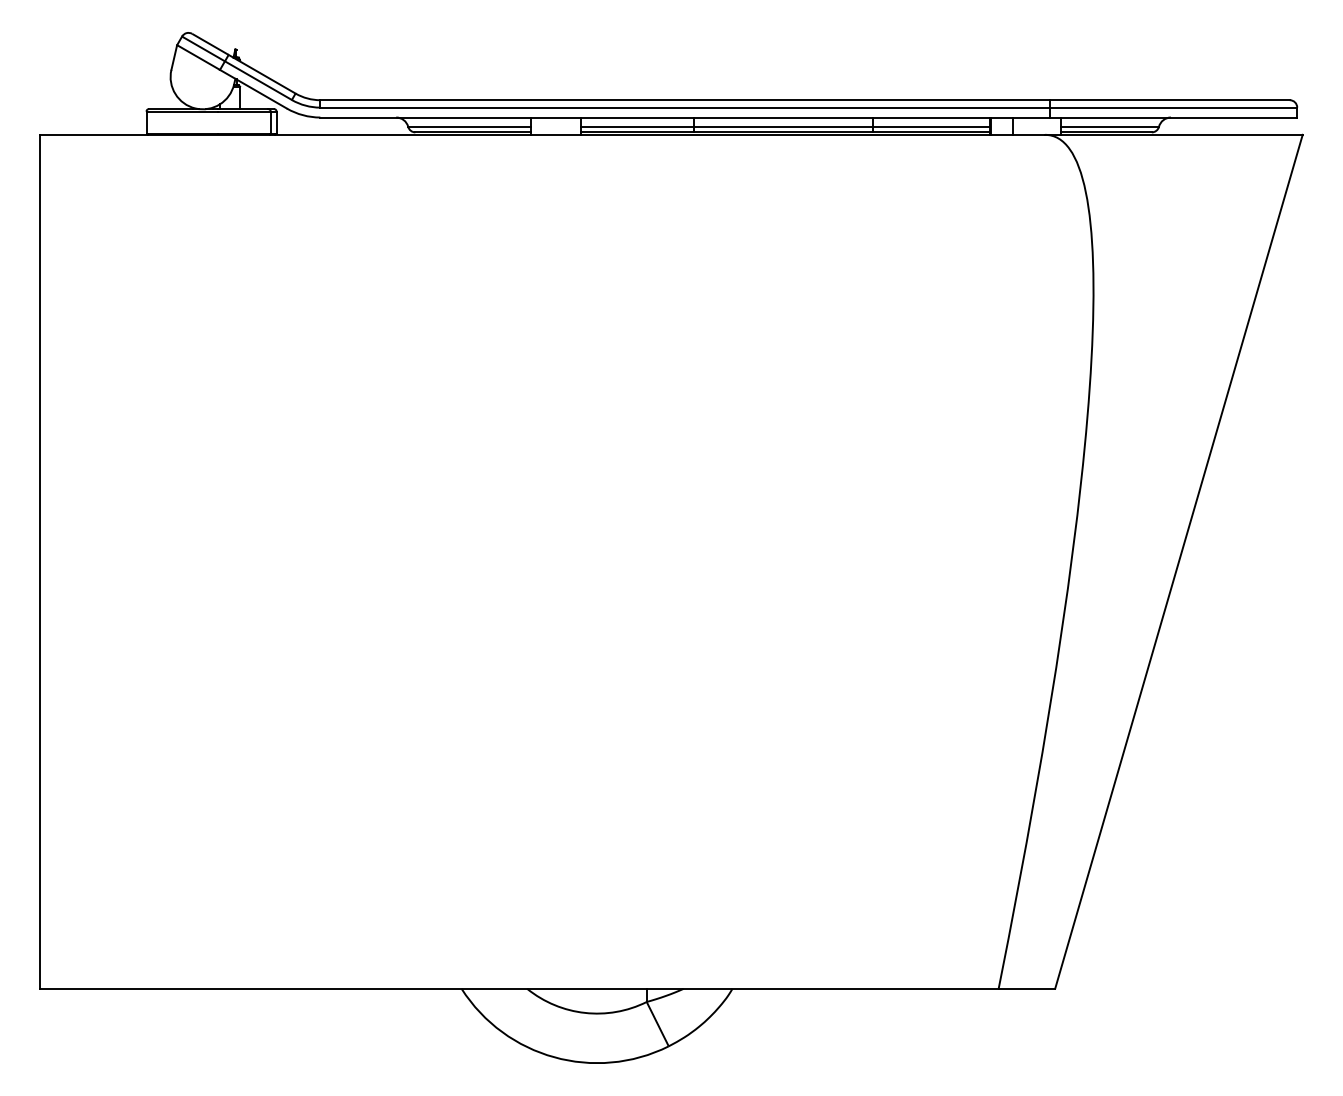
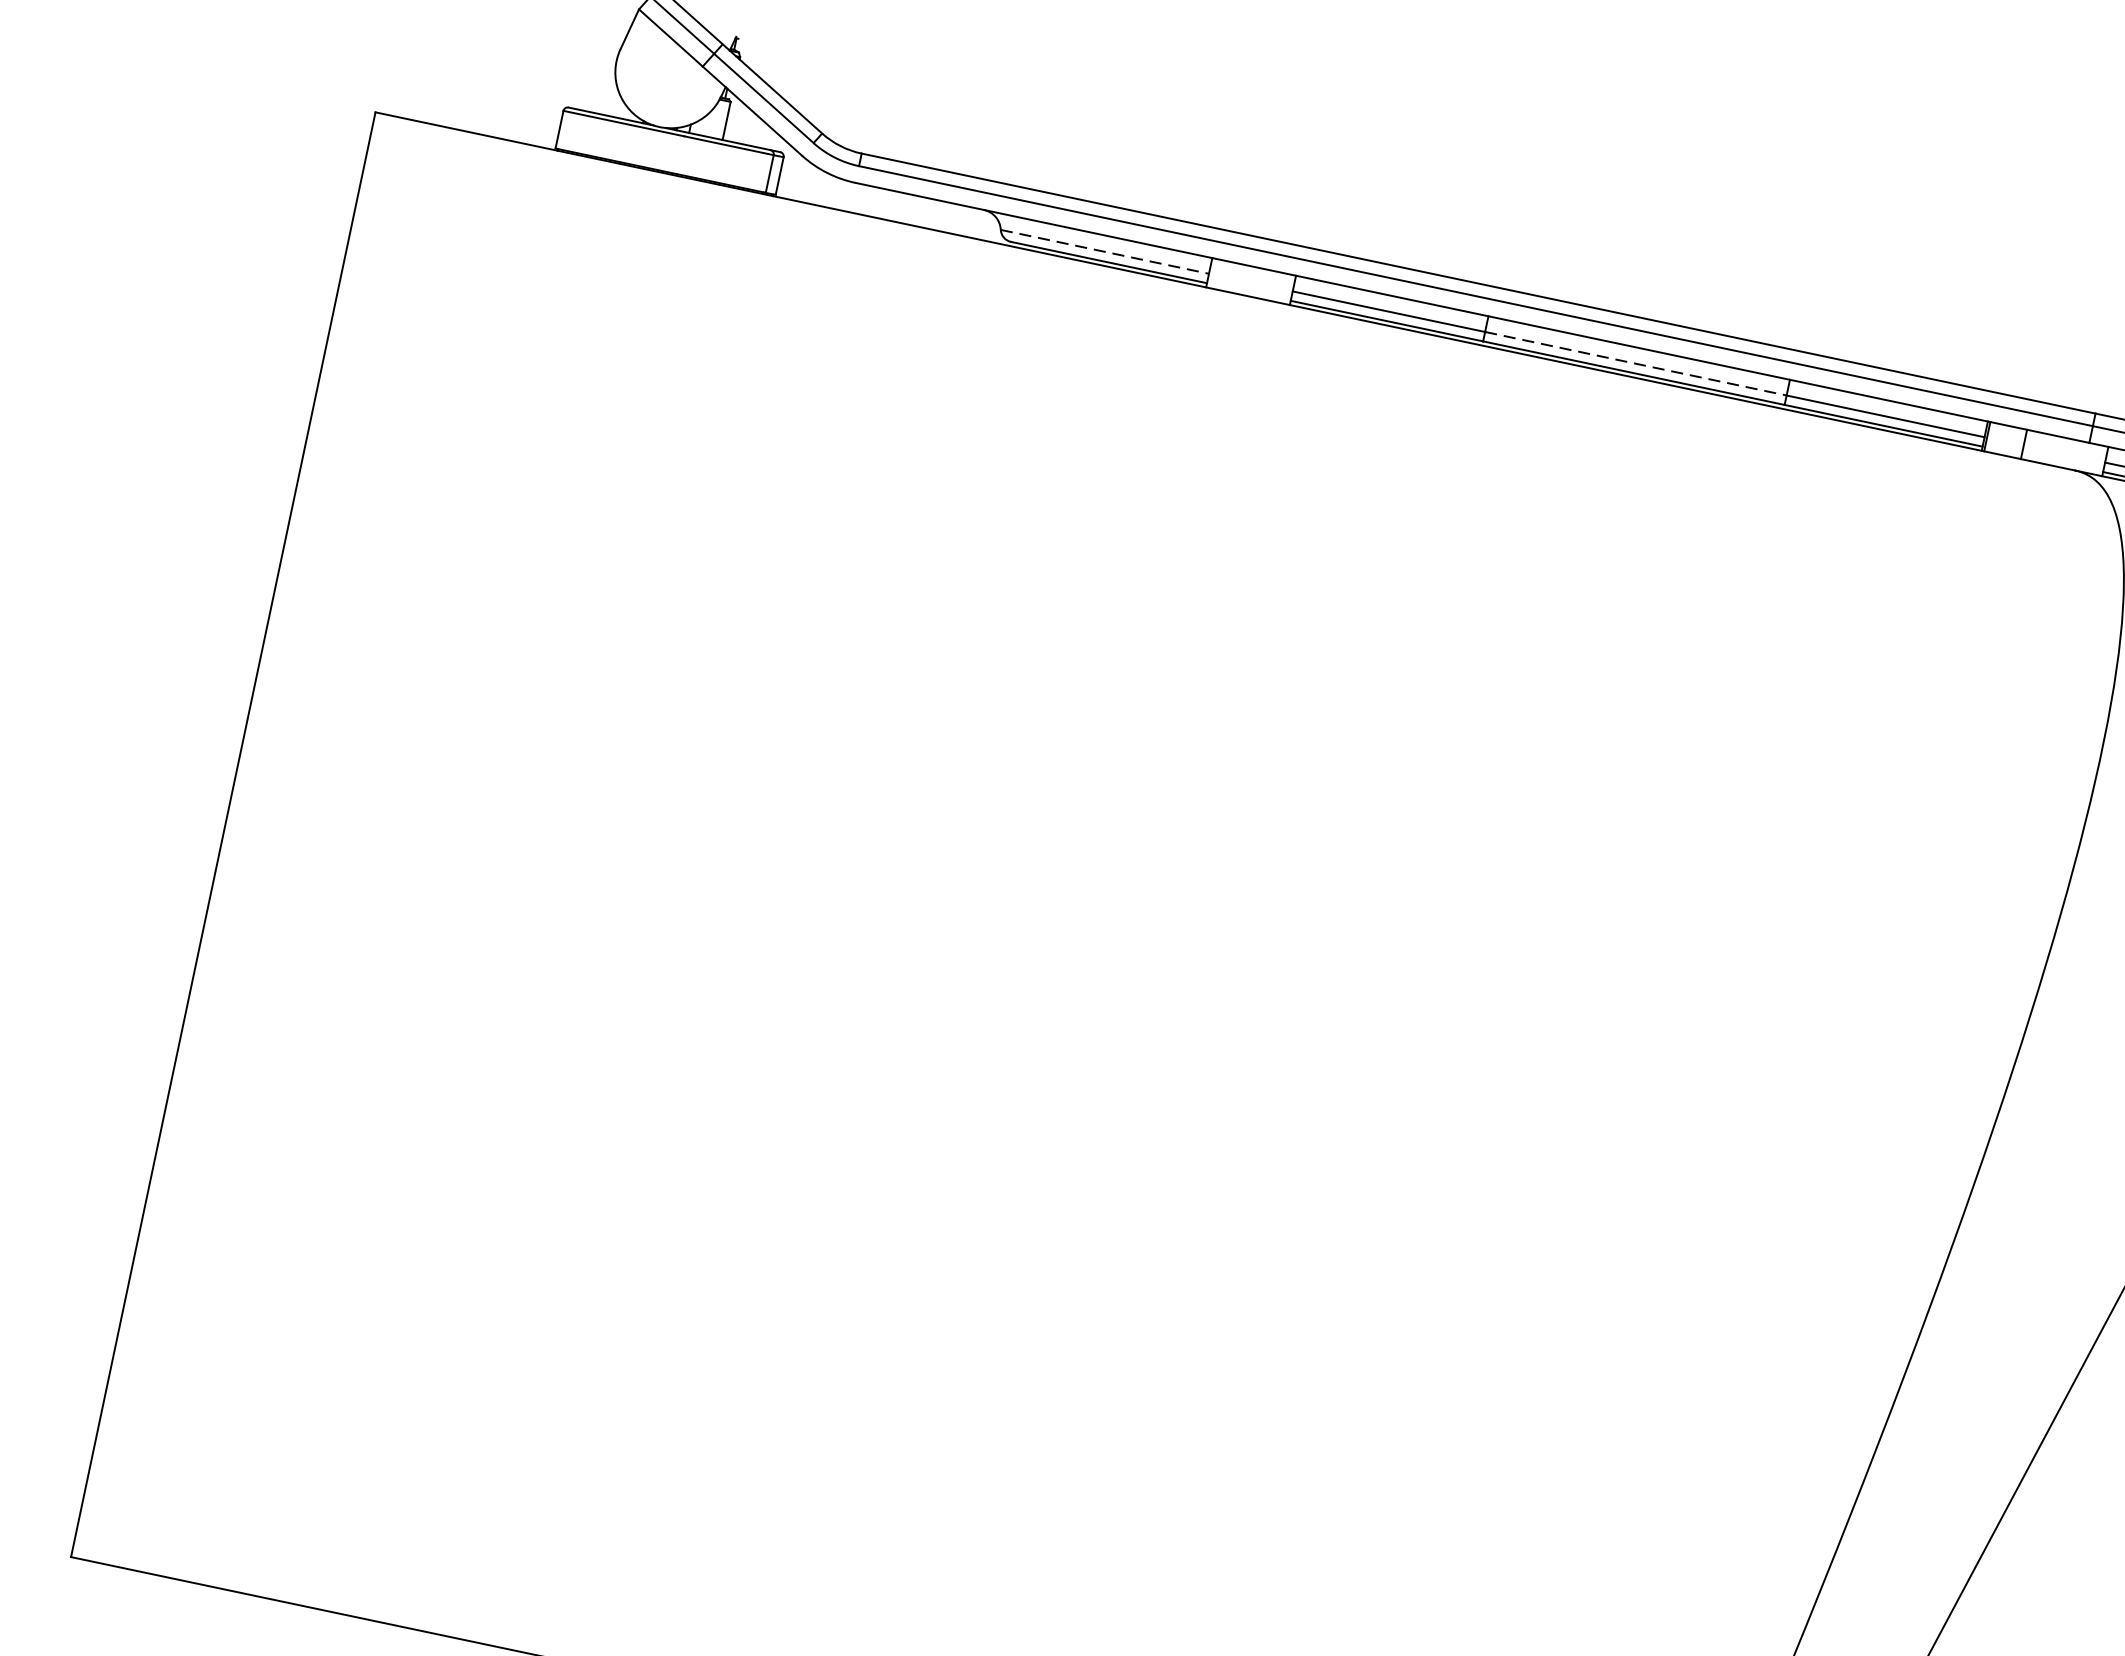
line: (469, 126) -> (1104, 251), solid -> dashed
line: (784, 126) -> (1637, 363), solid -> dashed

